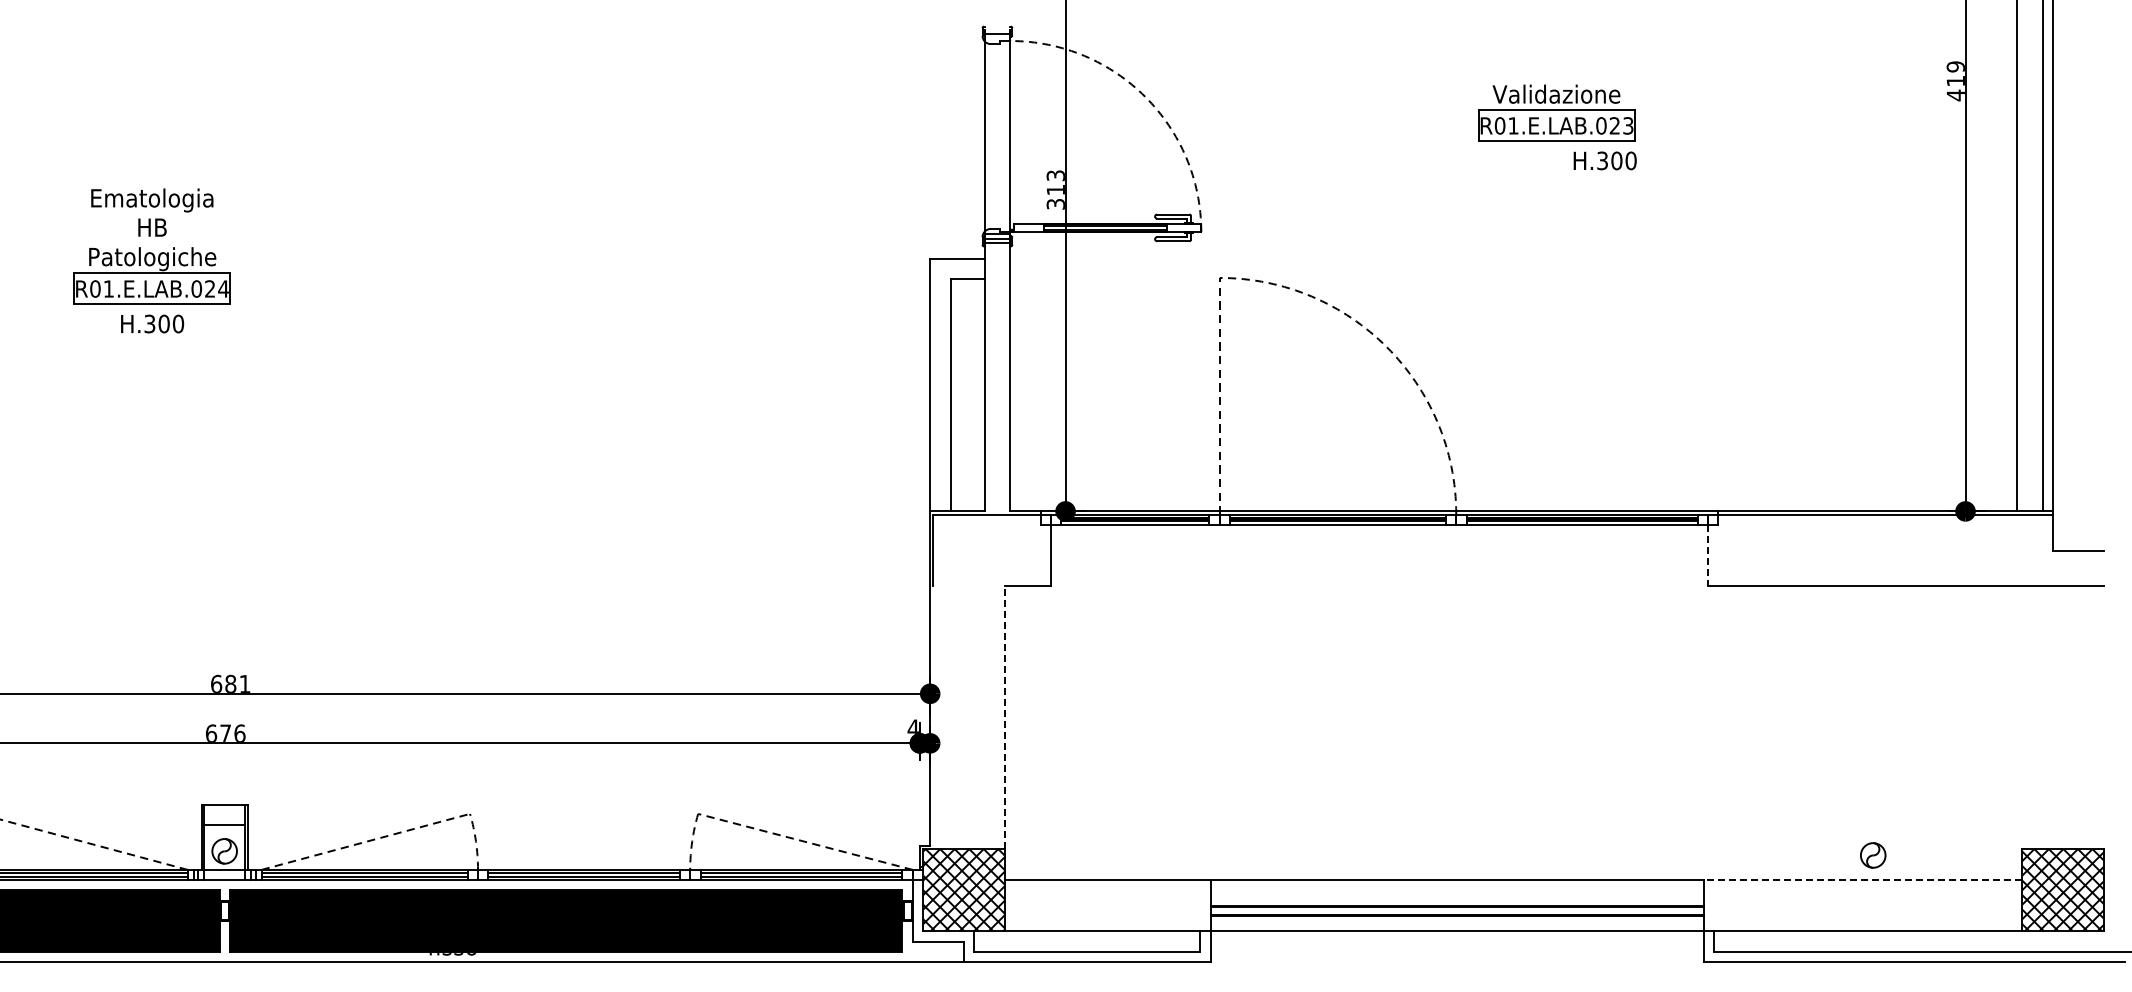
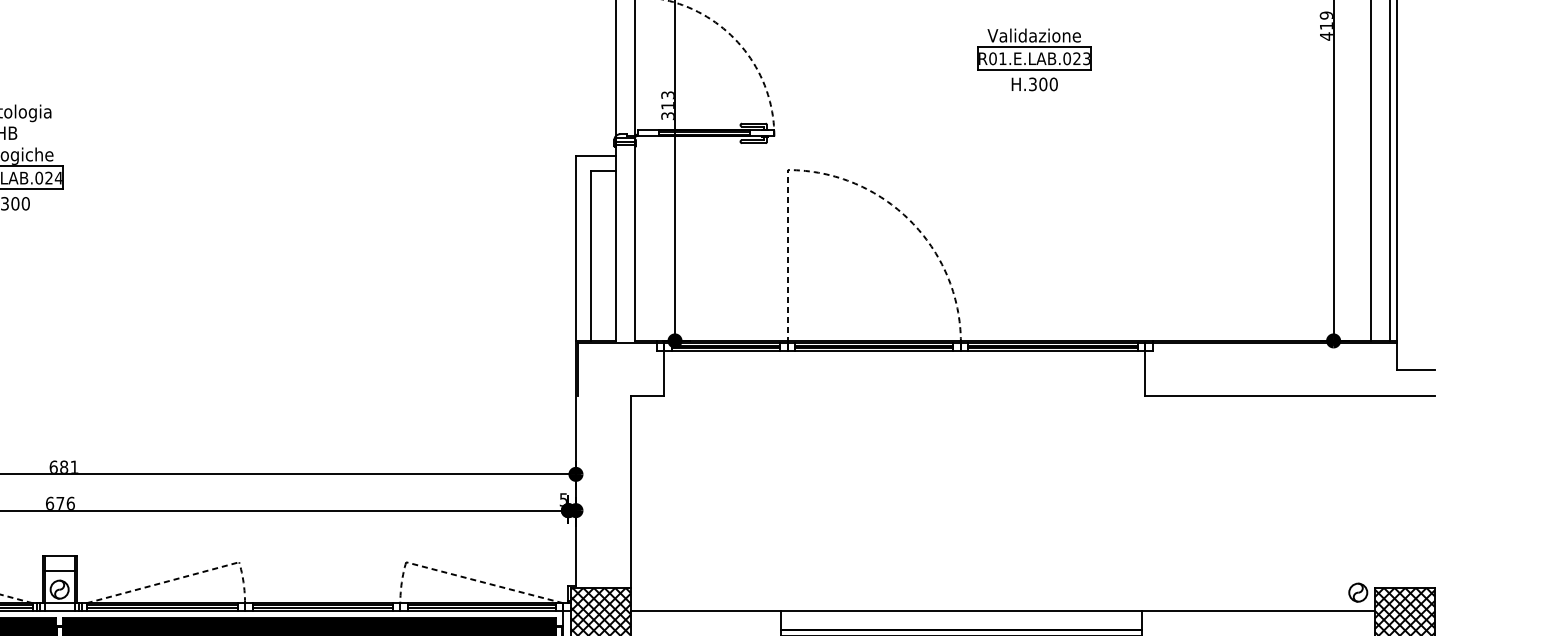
text: (1604, 160) -> (1034, 84), moved
line: (1708, 555) -> (1145, 373), dashed -> solid
line: (1005, 717) -> (631, 491), dashed -> solid
text: (912, 728) -> (563, 499), 4 -> 5
part: (1873, 855) -> (1358, 592), moved
line: (1862, 880) -> (1258, 611), dashed -> solid

